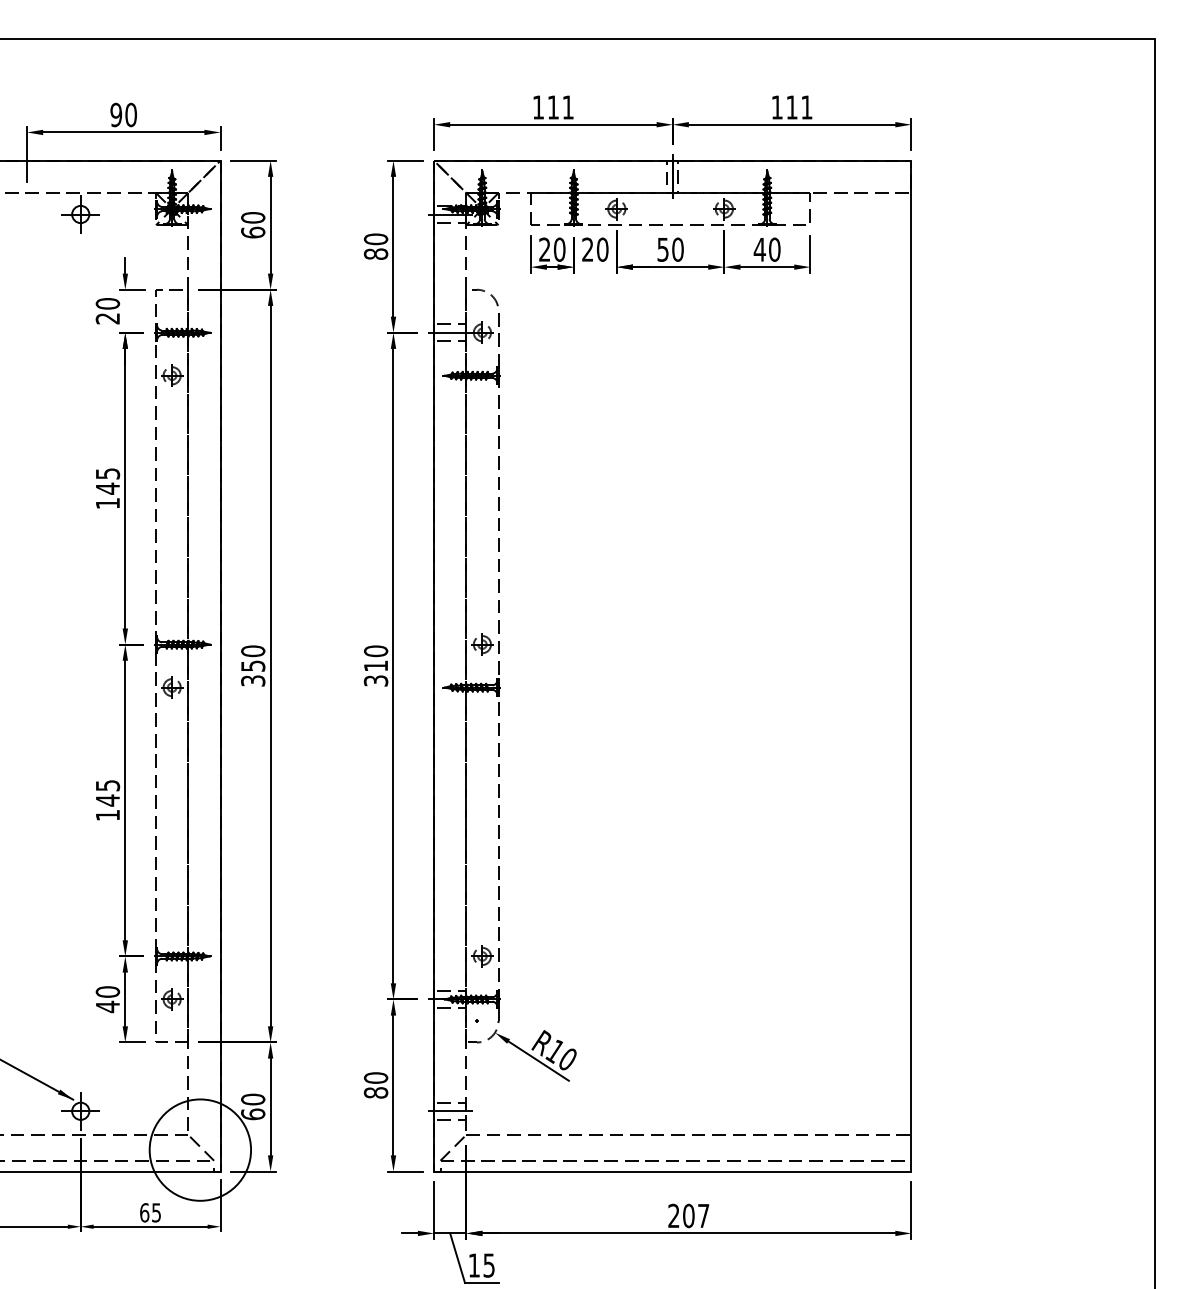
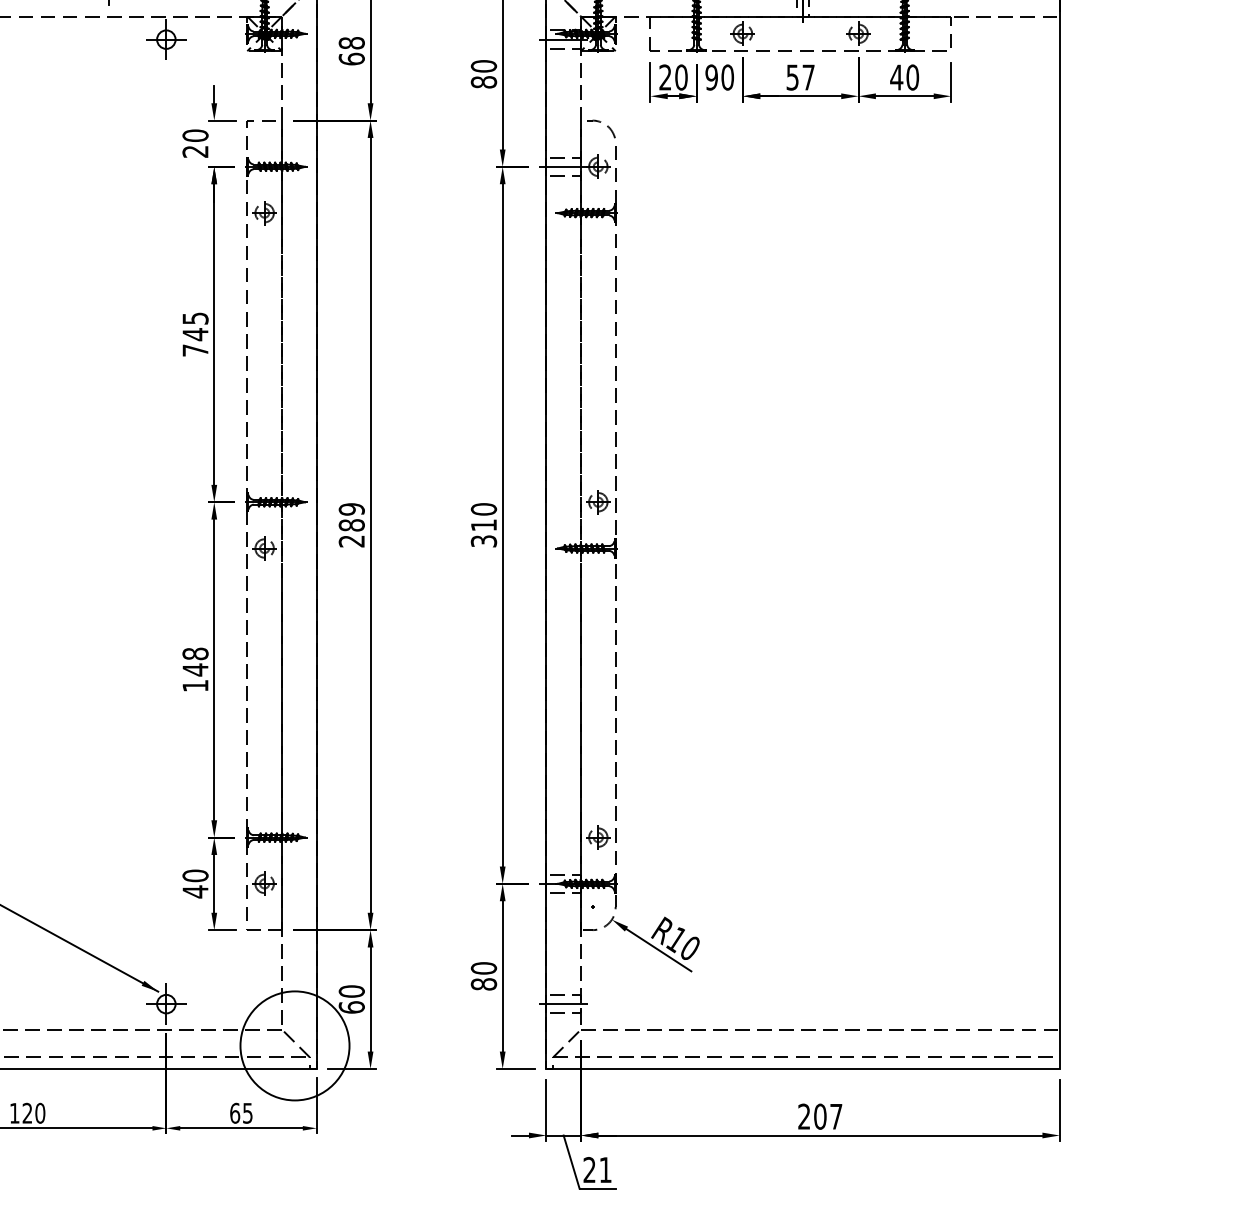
text: (253, 217) -> (352, 42), 60 -> 68
text: (587, 249) -> (711, 77), 20 -> 90
text: (677, 249) -> (808, 77), 50 -> 57
text: (107, 503) -> (195, 350), 145 -> 745
text: (253, 665) -> (352, 524), 350 -> 289
text: (107, 785) -> (195, 653), 145 -> 148
text: (481, 1265) -> (597, 1170), 15 -> 21

